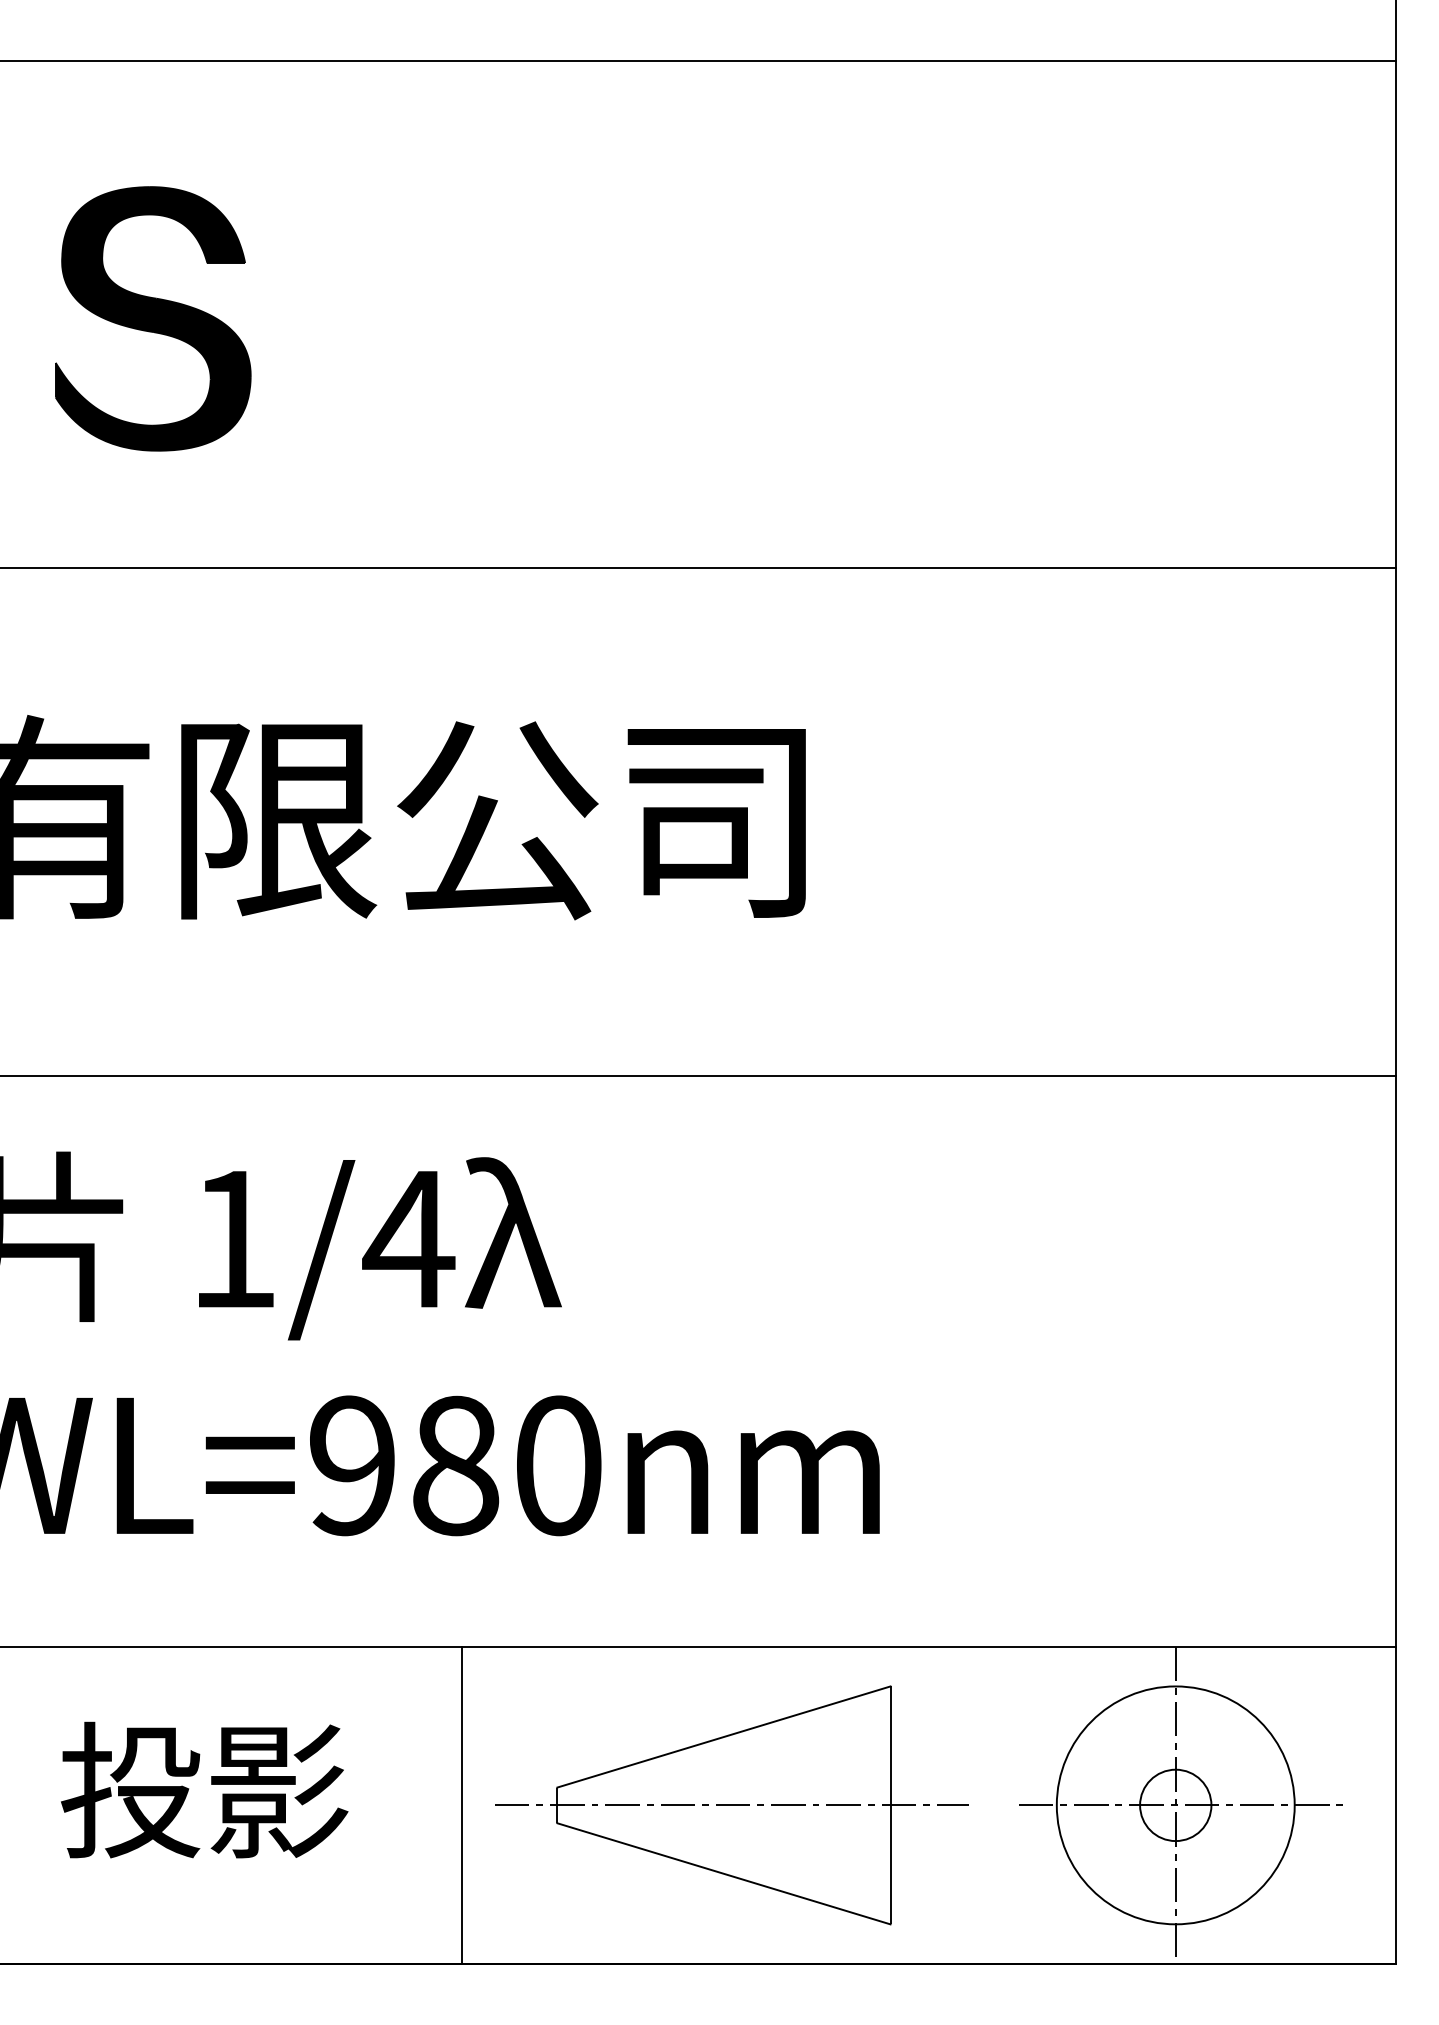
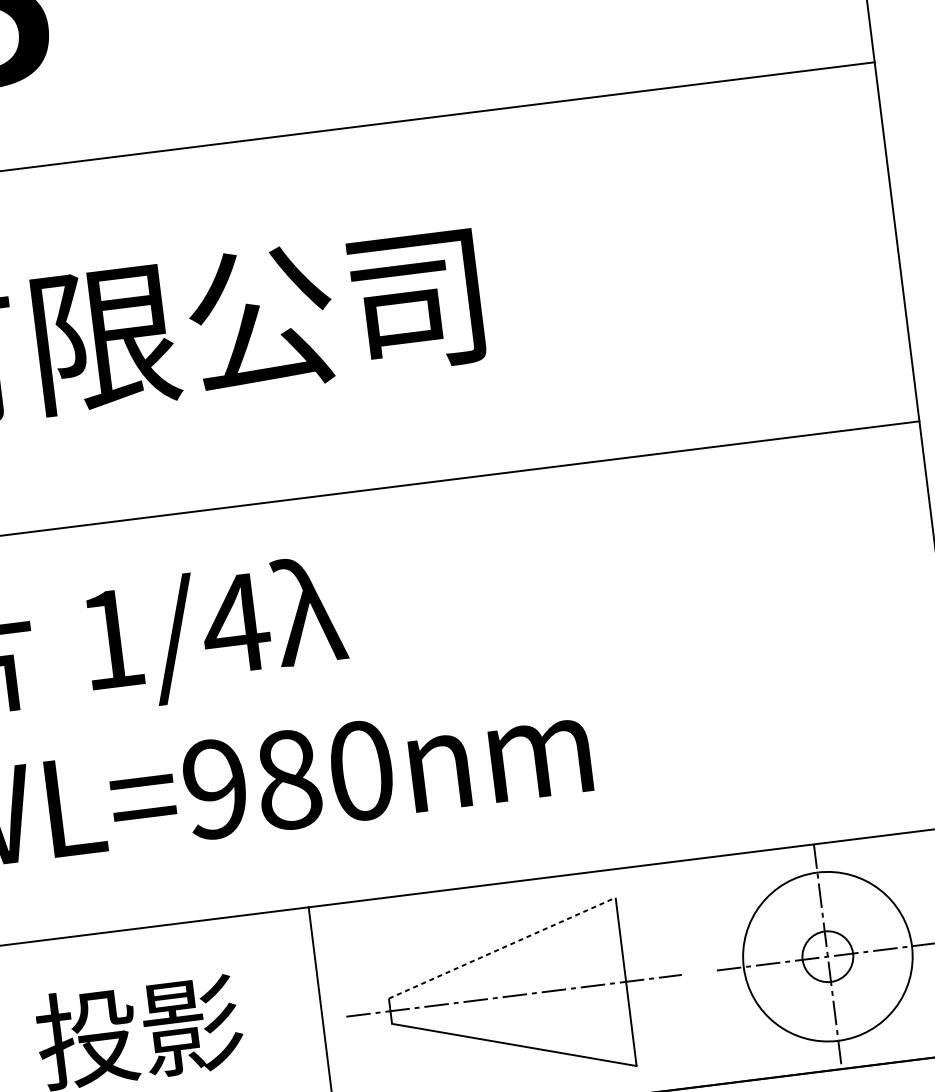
line: (724, 1736) -> (502, 947), solid -> dashed

